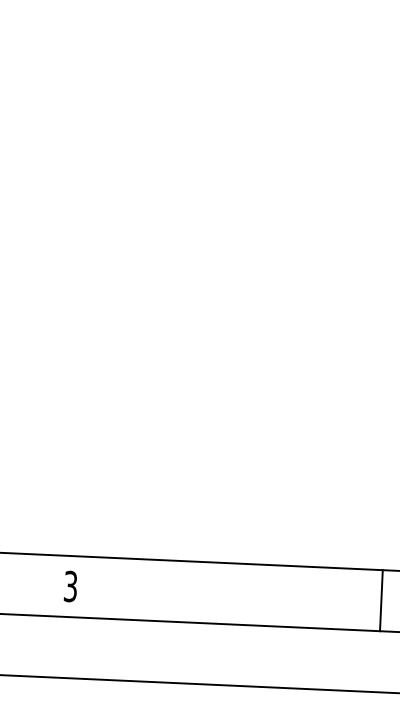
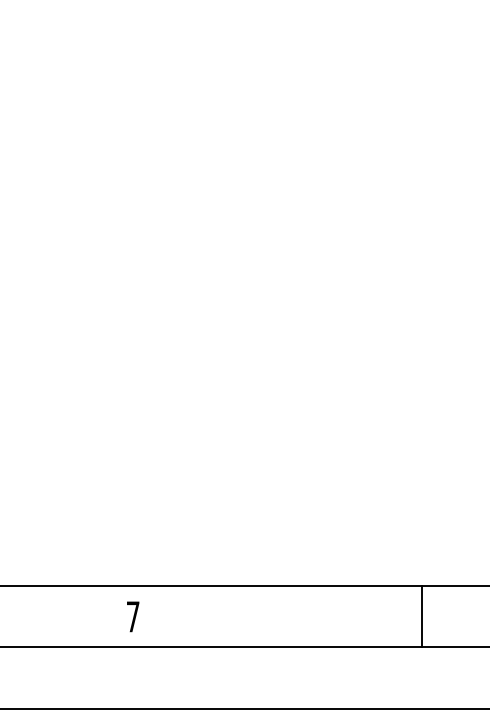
text: (70, 586) -> (132, 616), 3 -> 7
line: (381, 600) -> (422, 616), moved

